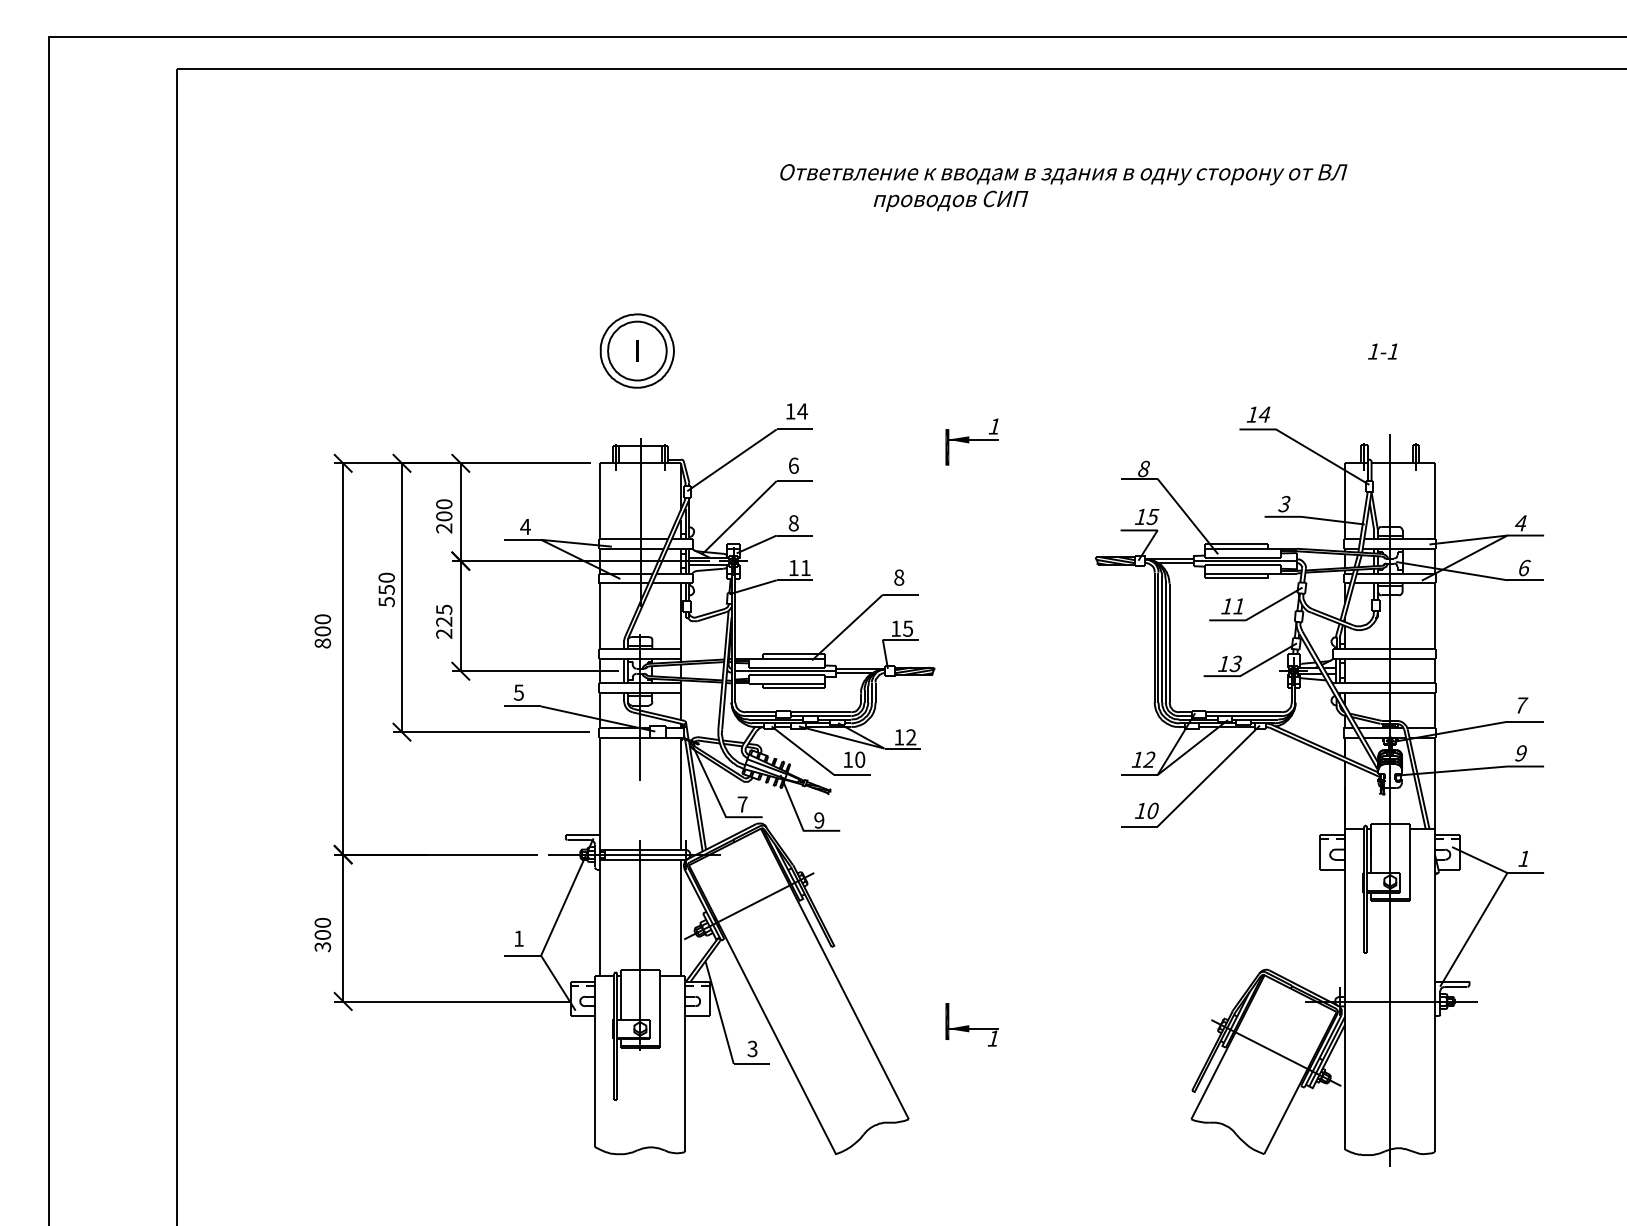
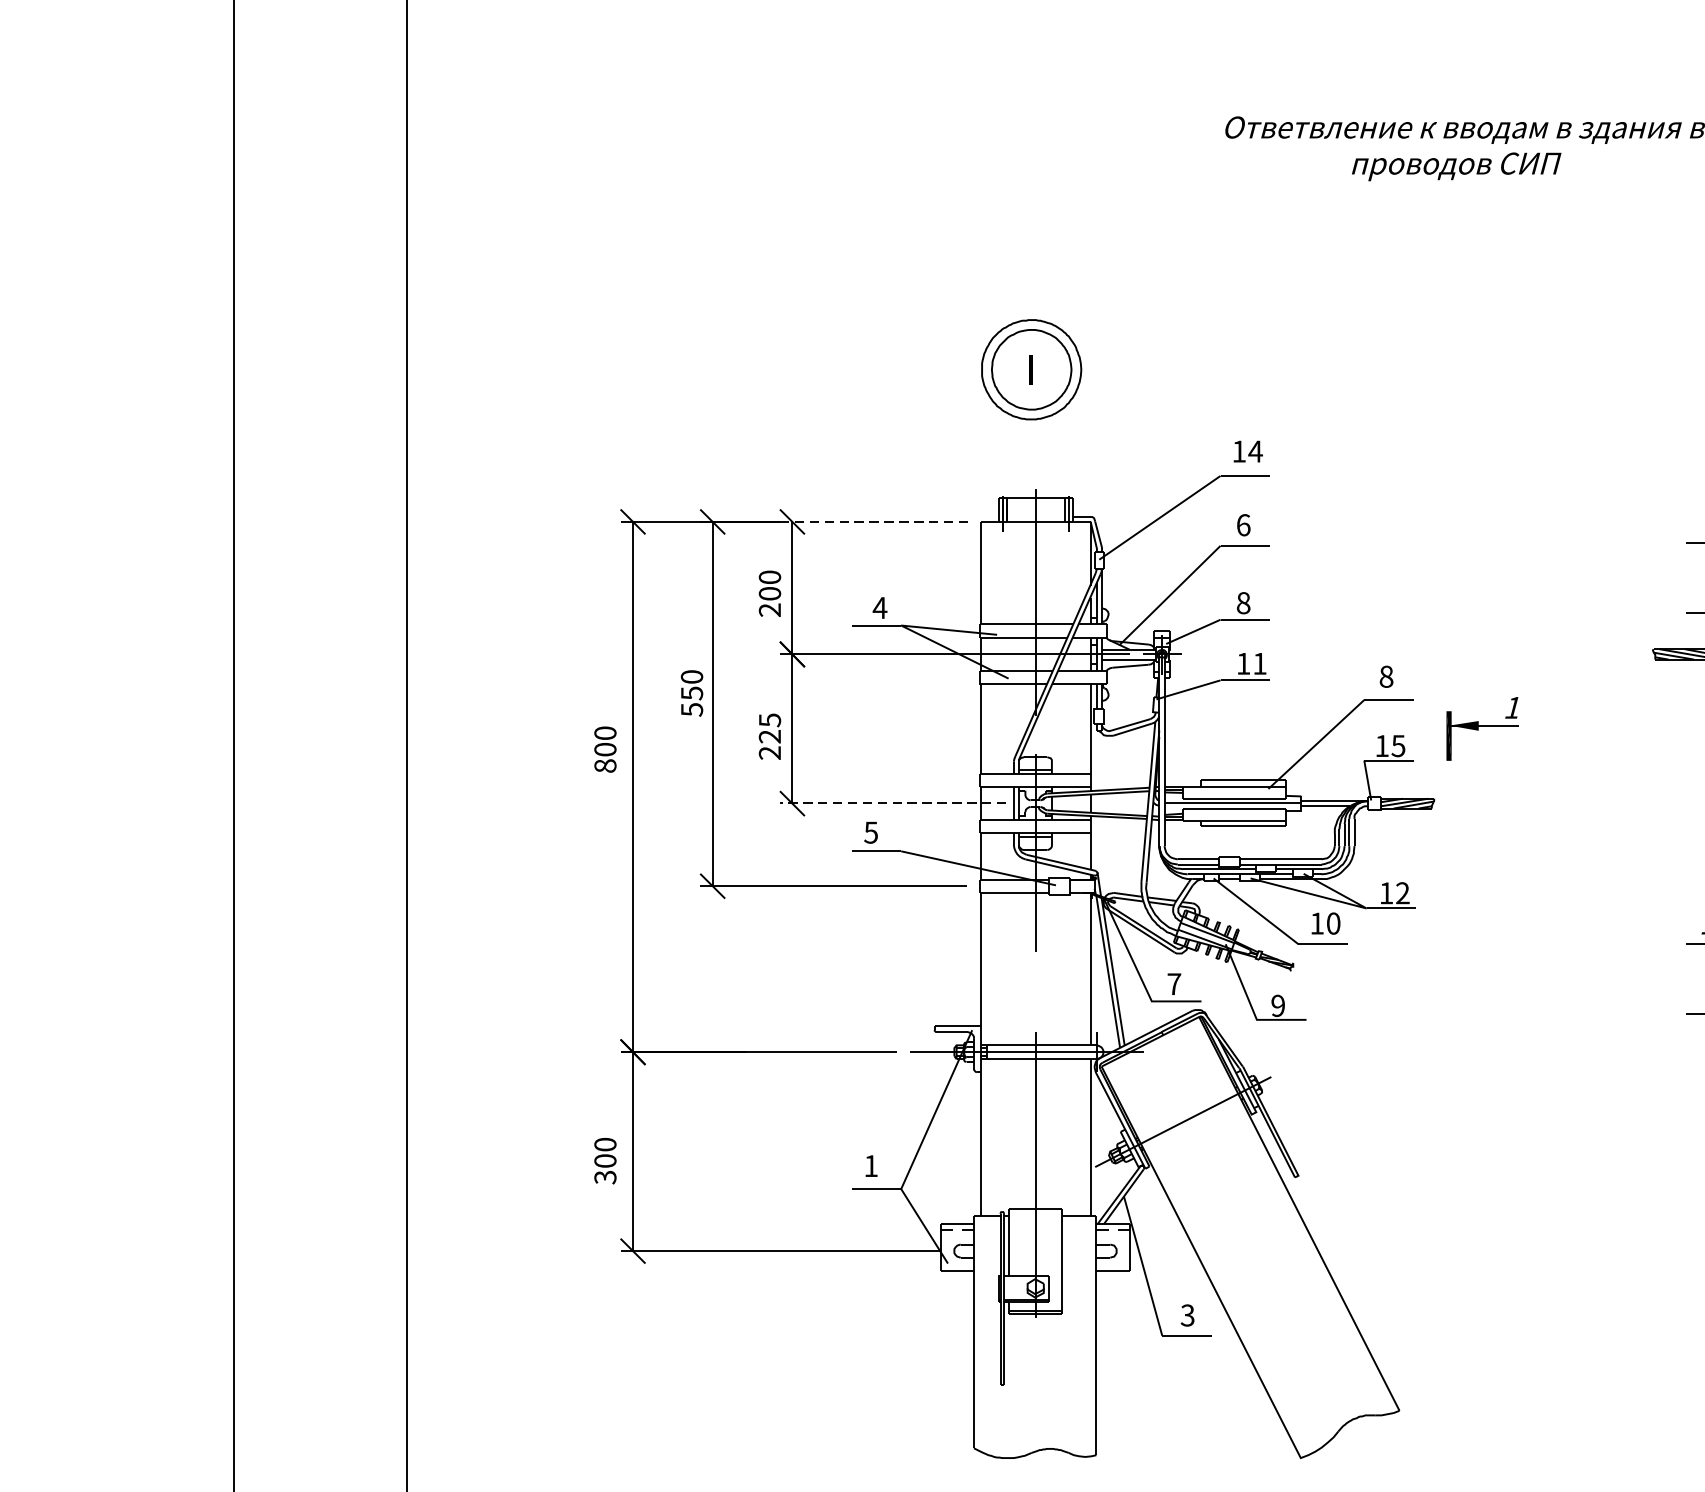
part: (971, 441) -> (1481, 728), moved
line: (520, 463) -> (873, 522), solid -> dashed
line: (535, 671) -> (893, 803), solid -> dashed
part: (971, 1024) -> (1484, 1282), removed

